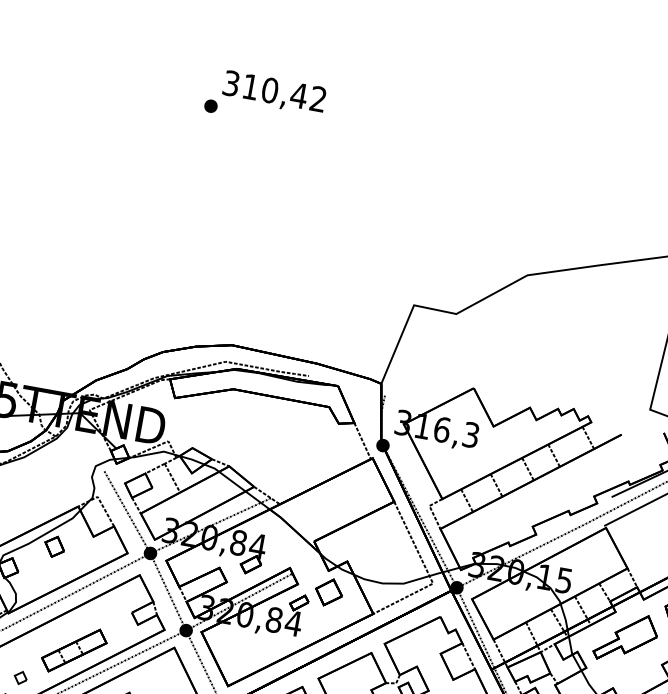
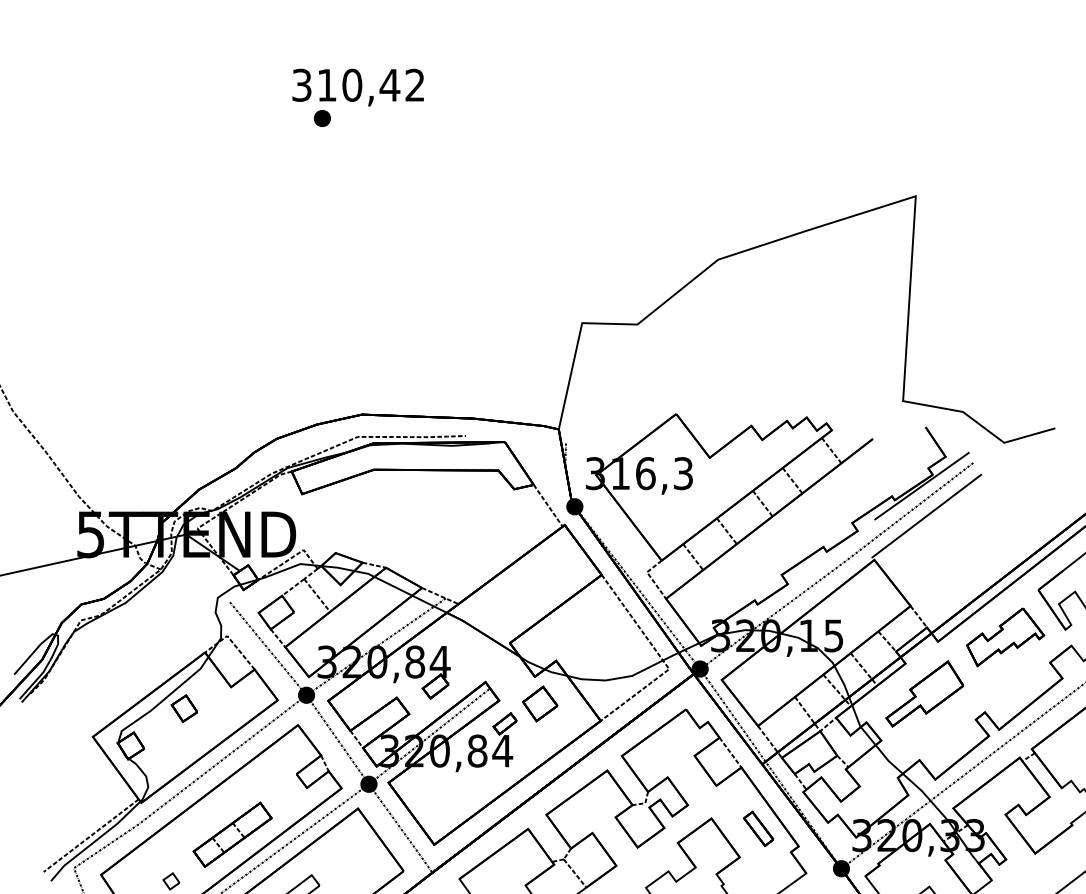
part: (210, 106) -> (321, 118), moved

